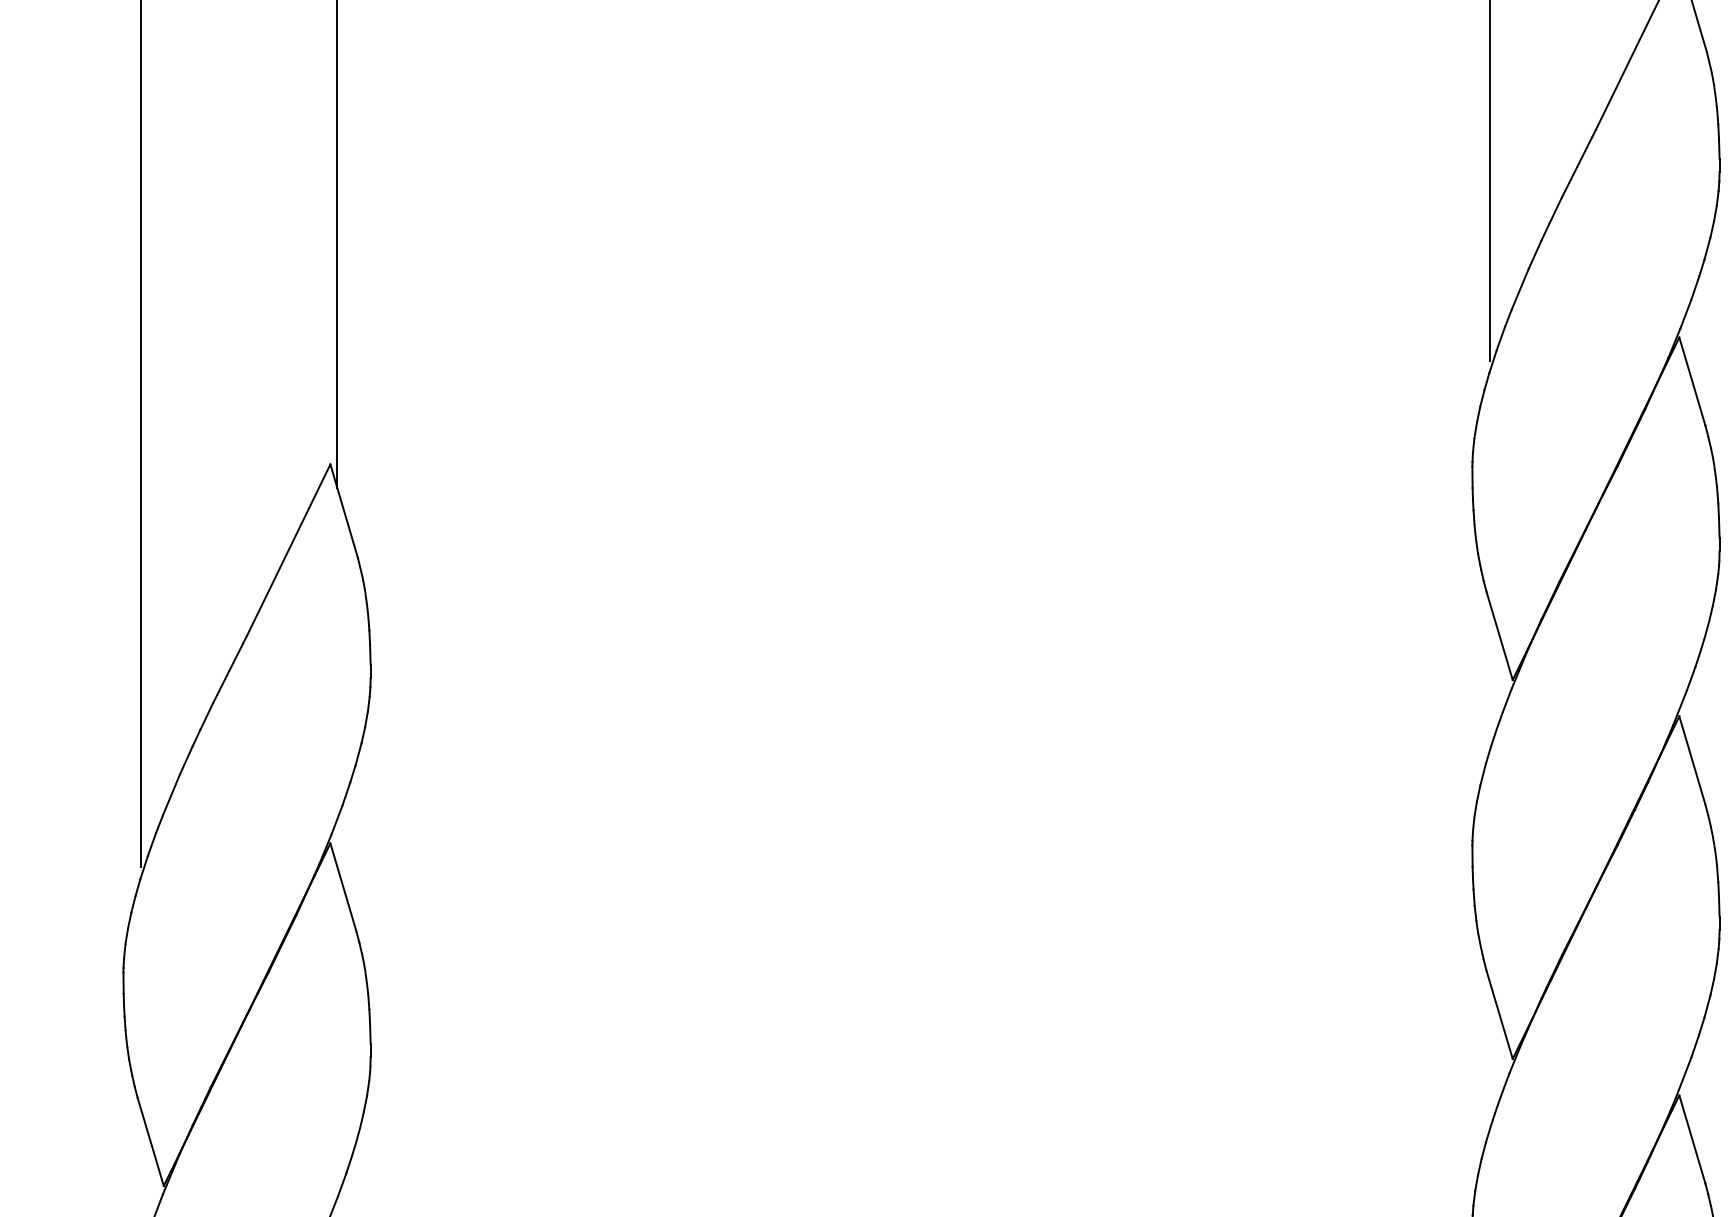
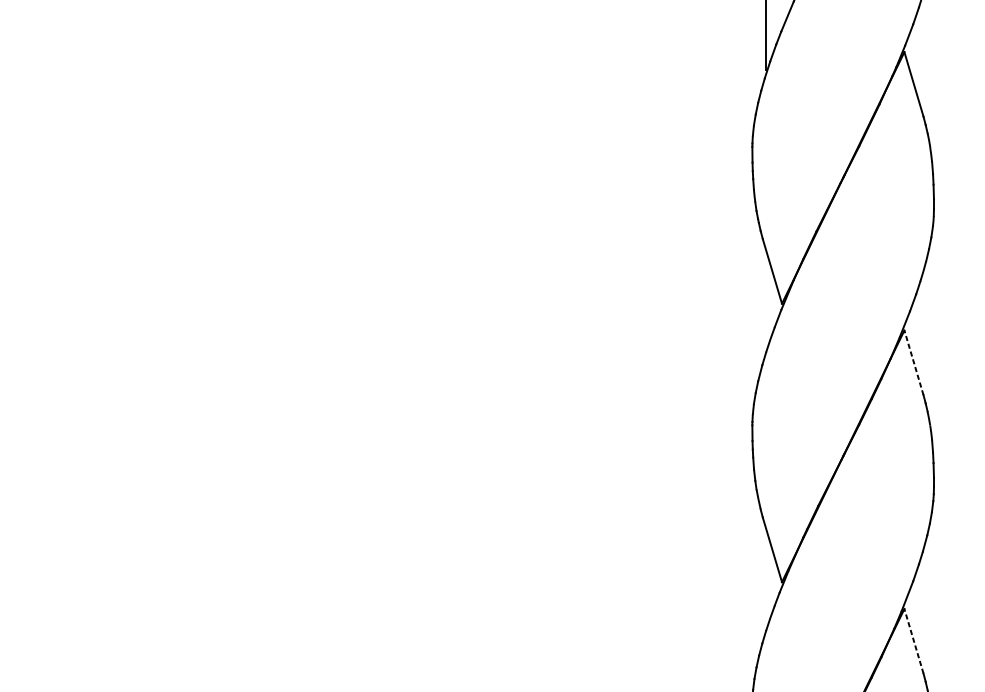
line: (1692, 760) -> (914, 362), solid -> dashed
line: (1692, 1139) -> (914, 641), solid -> dashed

